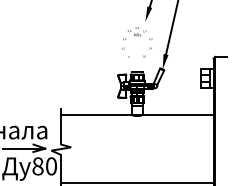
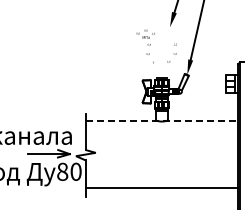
text: (136, 31) -> (145, 33), moved
line: (137, 115) -> (162, 120), solid -> dashed

